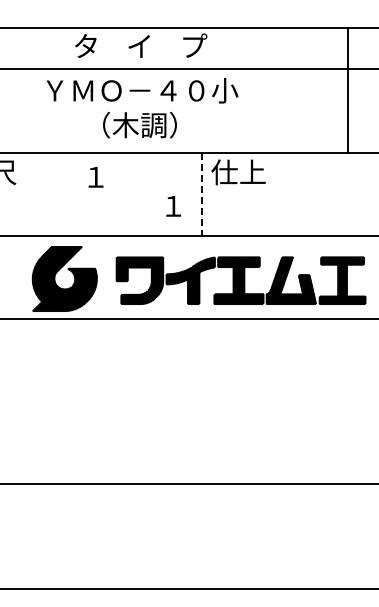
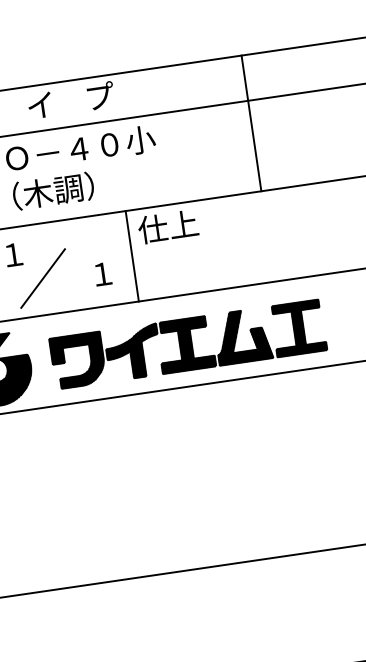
line: (347, 89) -> (250, 122), moved
line: (202, 194) -> (132, 256), dashed -> solid
line: (118, 201) -> (42, 277), added

